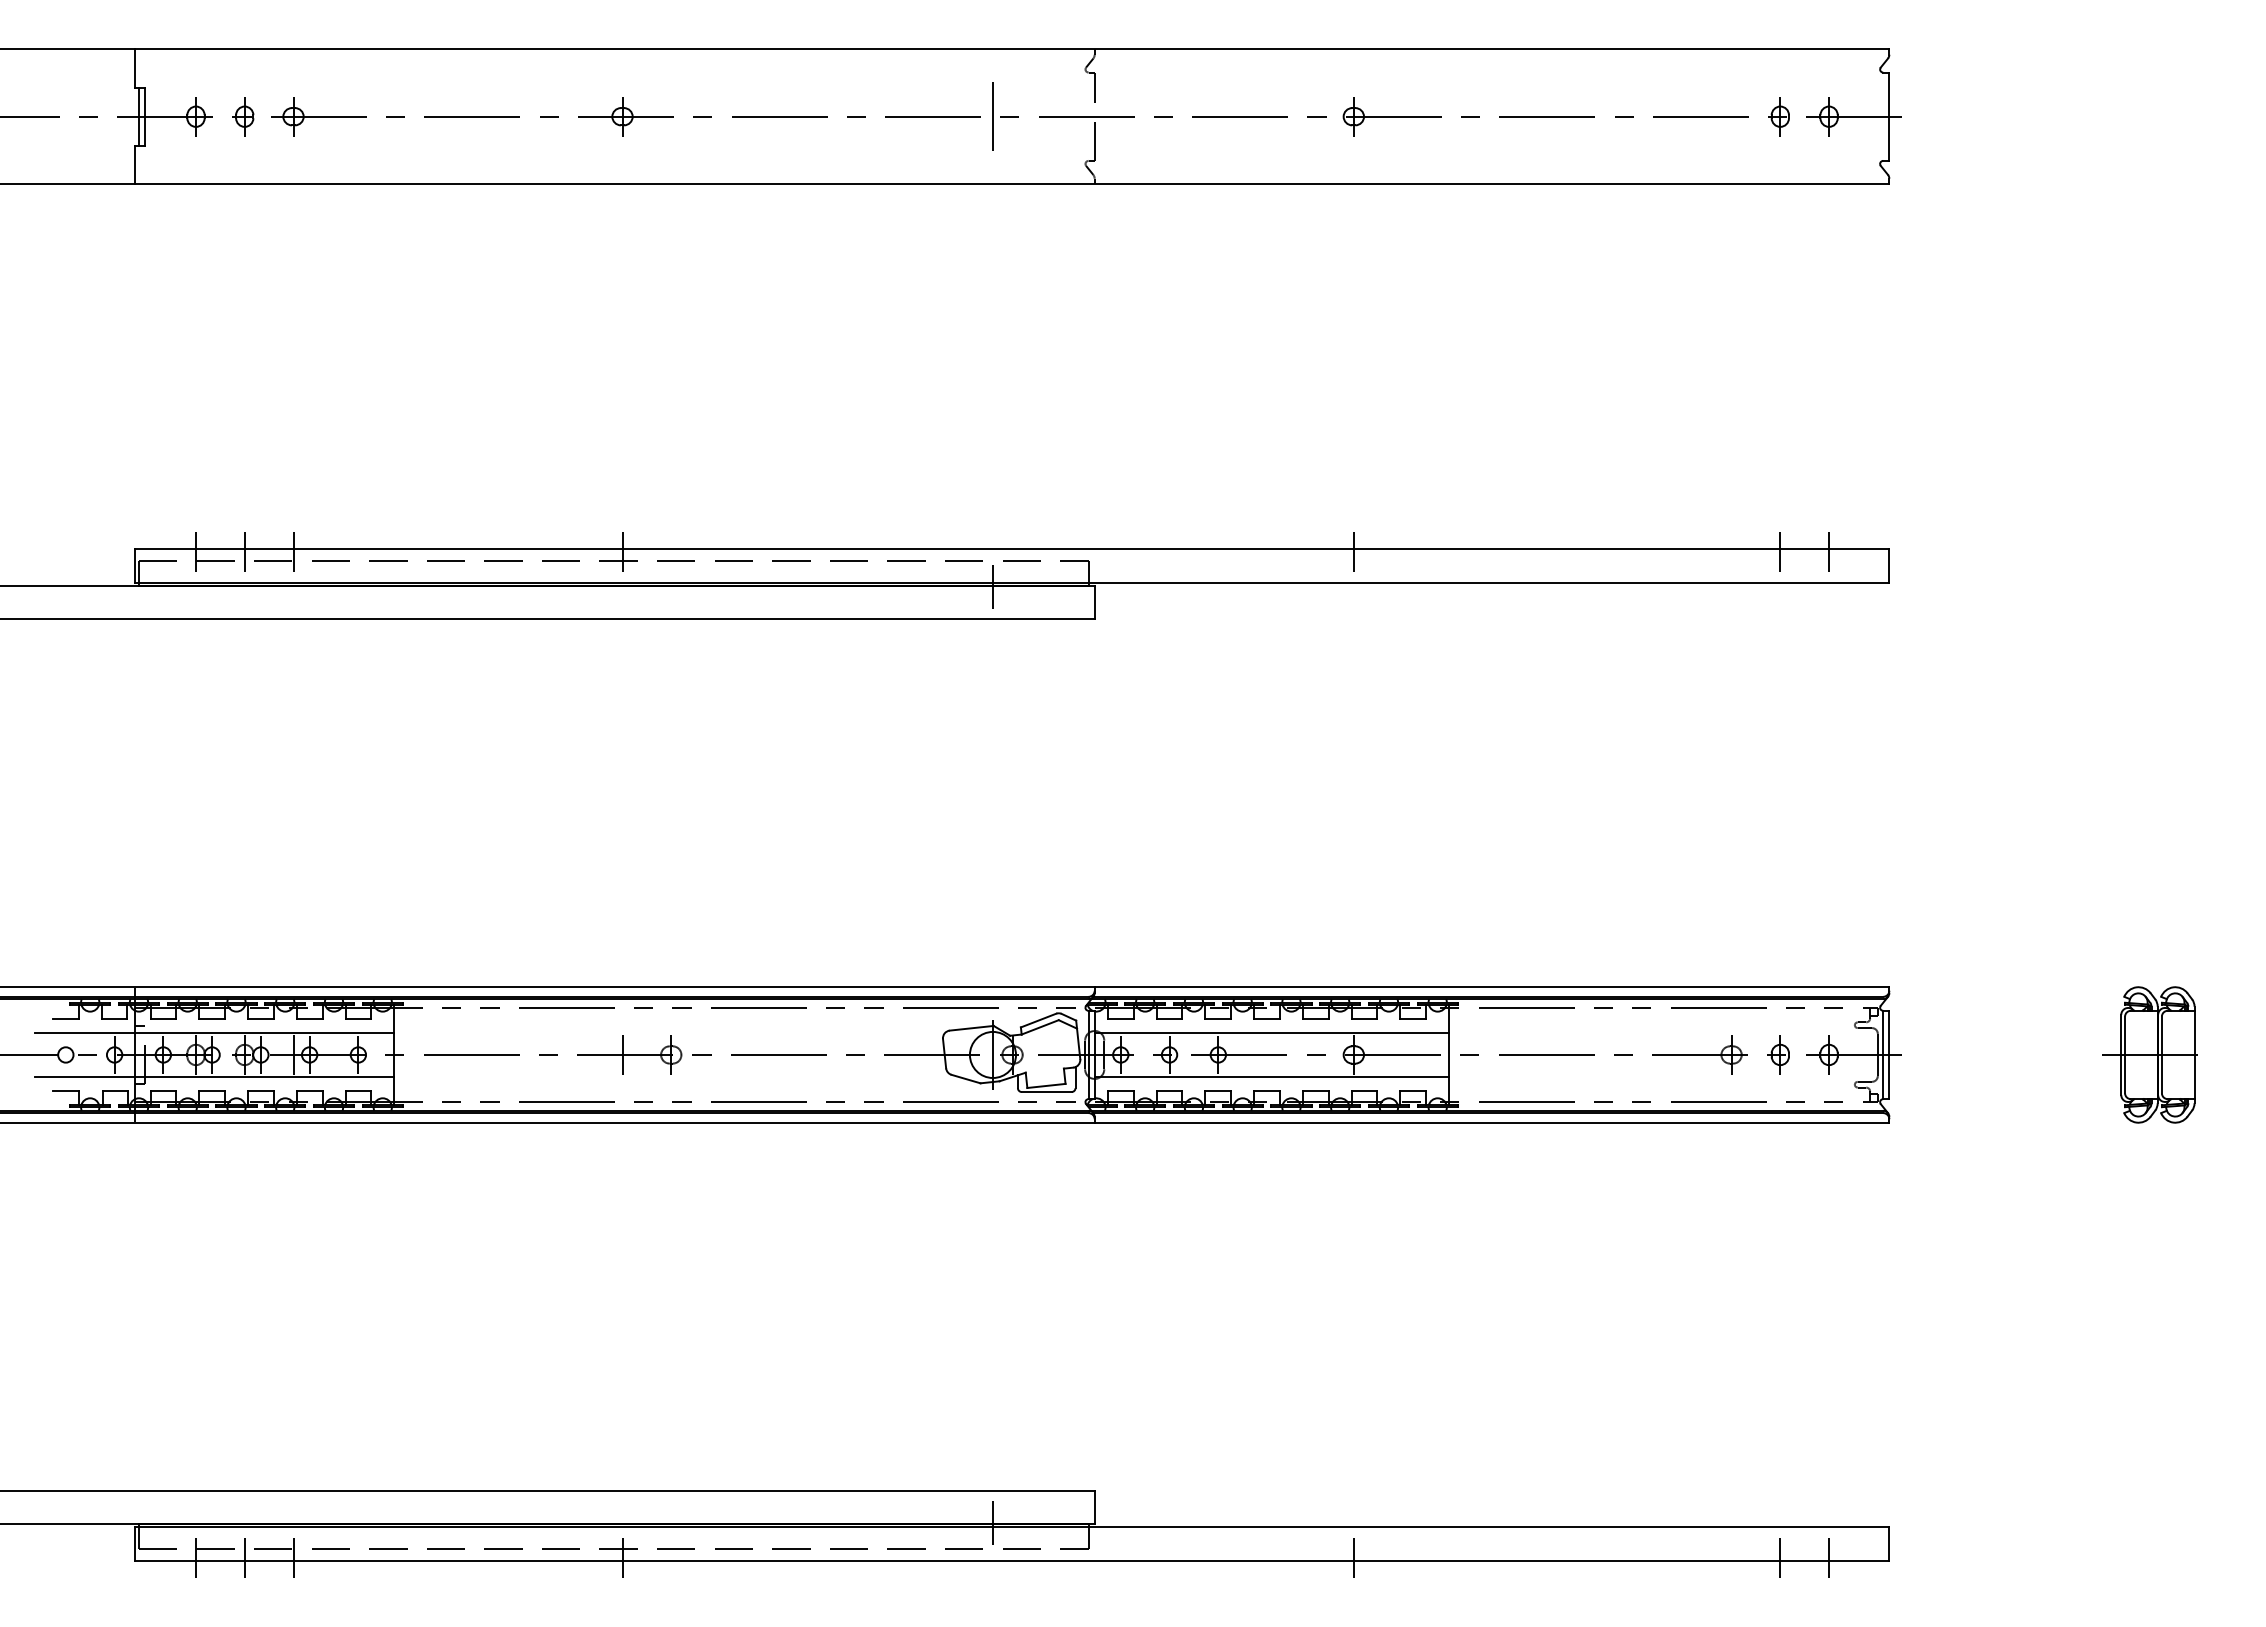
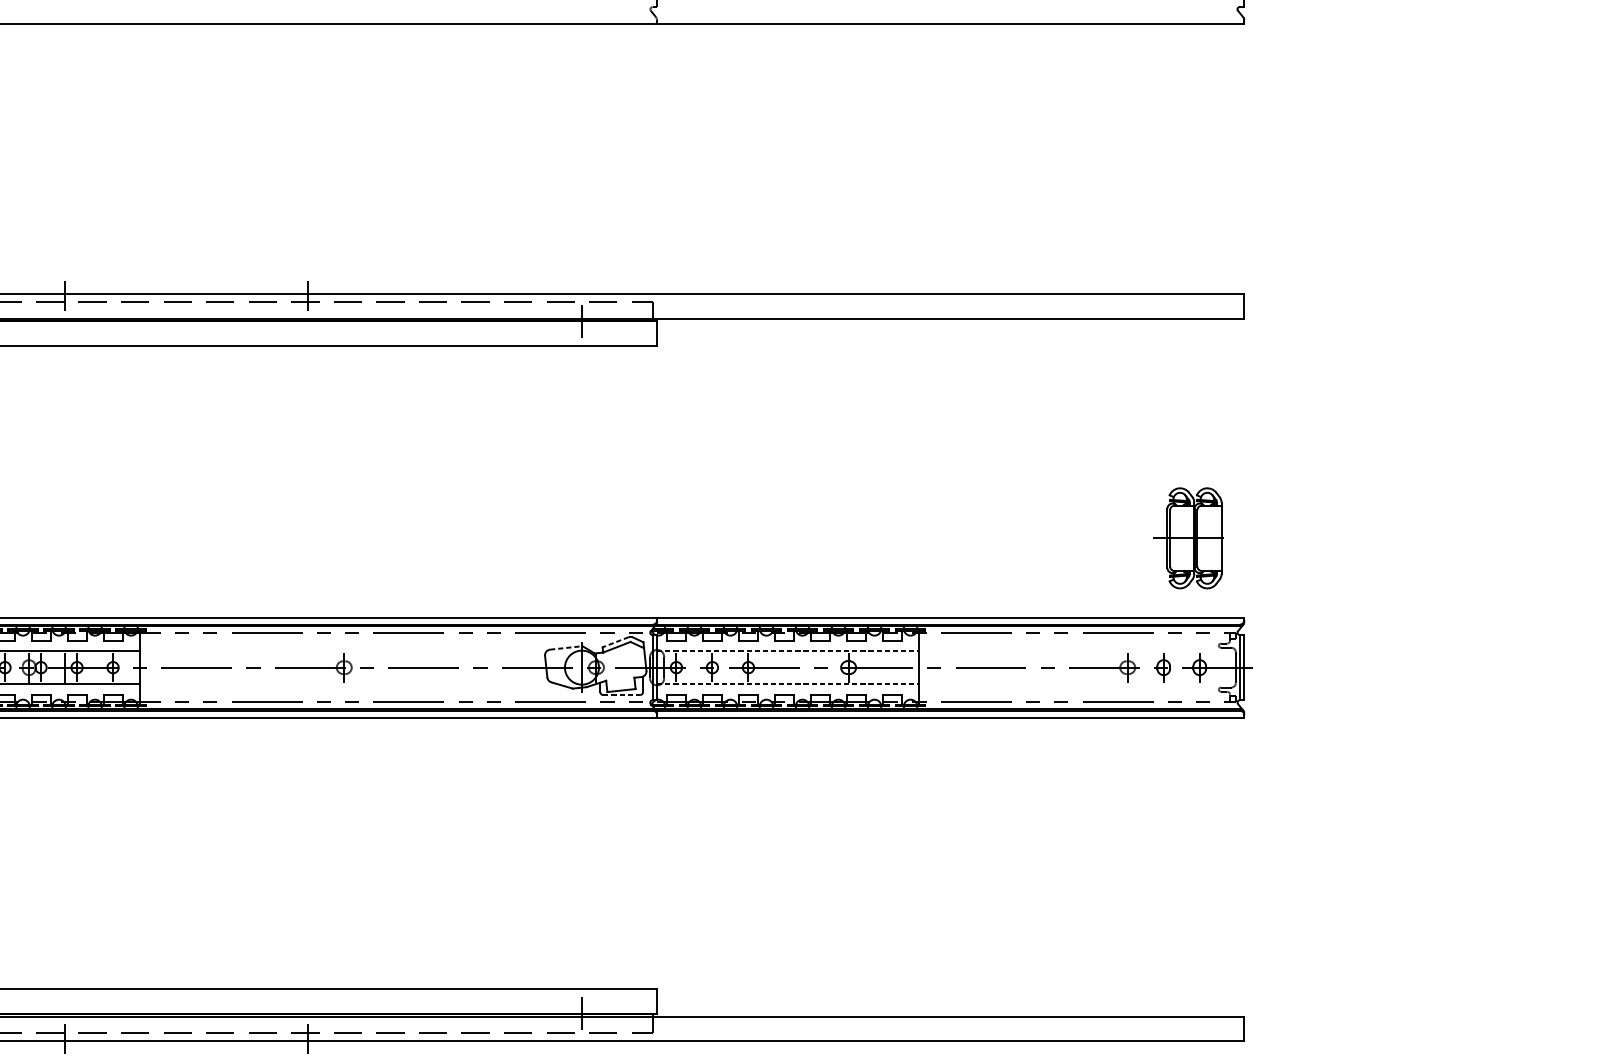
line: (244, 551) -> (28, 295), removed
line: (1353, 551) -> (848, 295), removed
line: (1780, 551) -> (1163, 295), removed
line: (1829, 551) -> (1200, 295), removed
line: (1038, 1020) -> (615, 642), solid -> dashed
line: (972, 1028) -> (566, 648), solid -> dashed
line: (1272, 1032) -> (788, 651), solid -> dashed
line: (622, 1054) -> (308, 667), removed
part: (2149, 1054) -> (1188, 538), moved
line: (1272, 1077) -> (788, 684), solid -> dashed
line: (1046, 1092) -> (621, 695), solid -> dashed
line: (244, 1557) -> (28, 1038), removed
line: (1353, 1557) -> (848, 1038), removed
line: (1780, 1557) -> (1163, 1038), removed
line: (1829, 1557) -> (1200, 1038), removed

